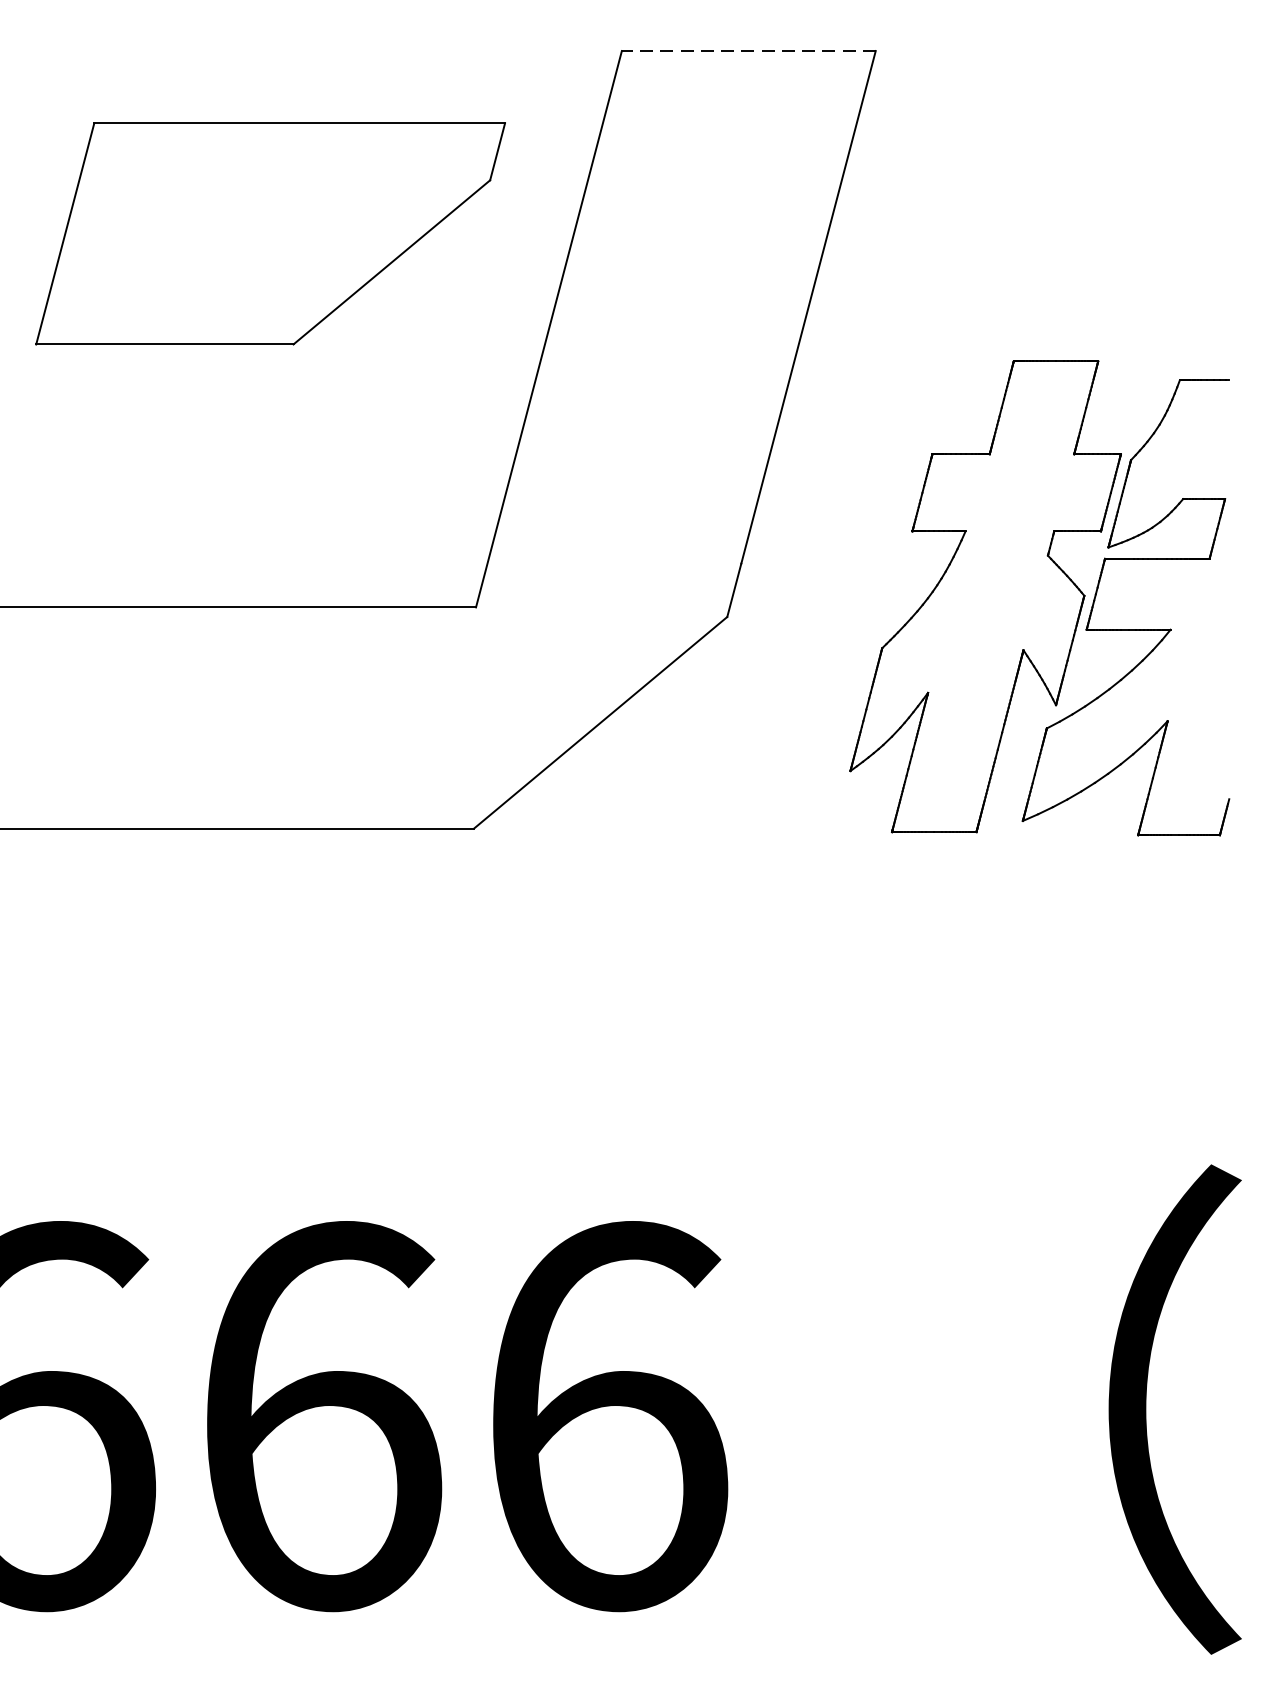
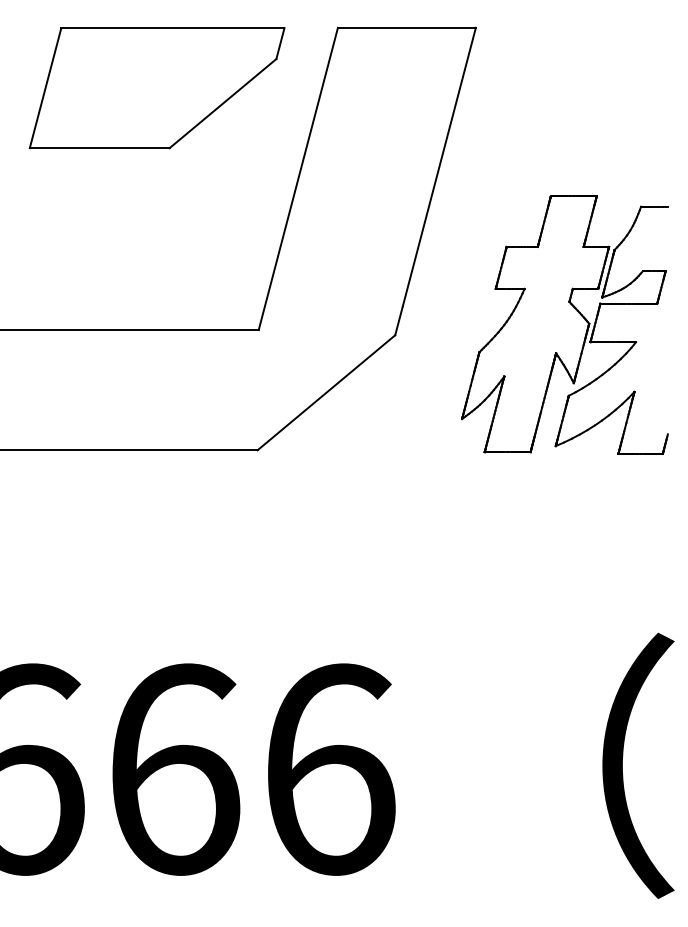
line: (748, 50) -> (406, 27), dashed -> solid
part: (269, 234) -> (156, 88), moved

